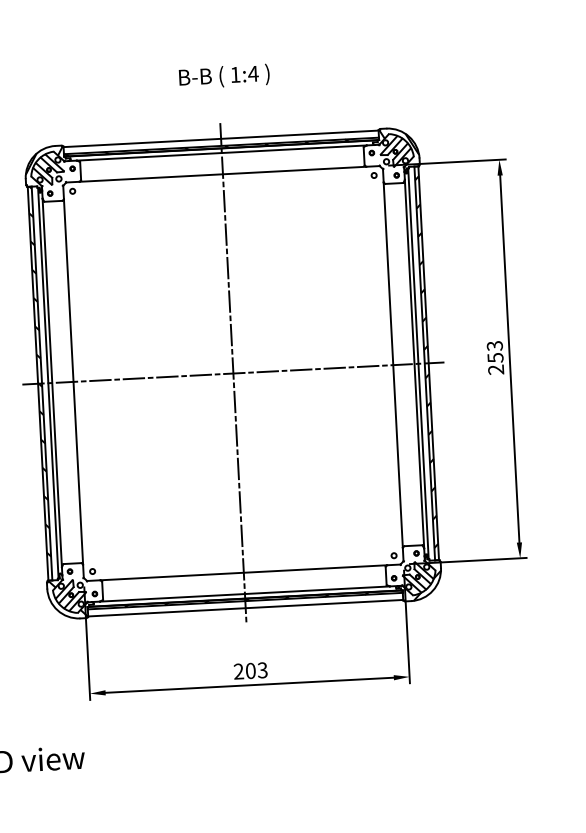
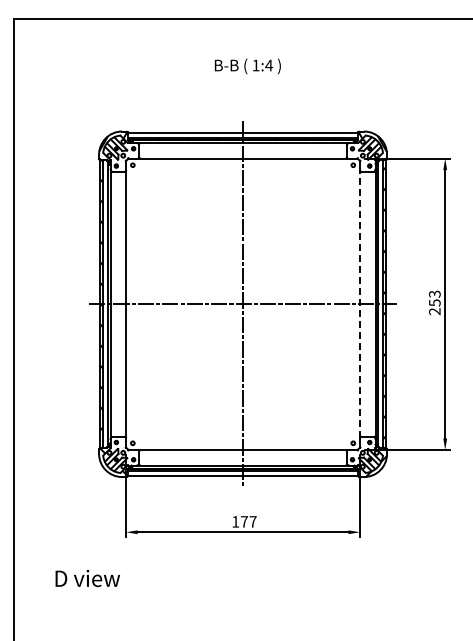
text: (223, 76) -> (247, 66), moved
line: (392, 365) -> (359, 304), solid -> dashed
text: (250, 670) -> (244, 521), 203 -> 177

